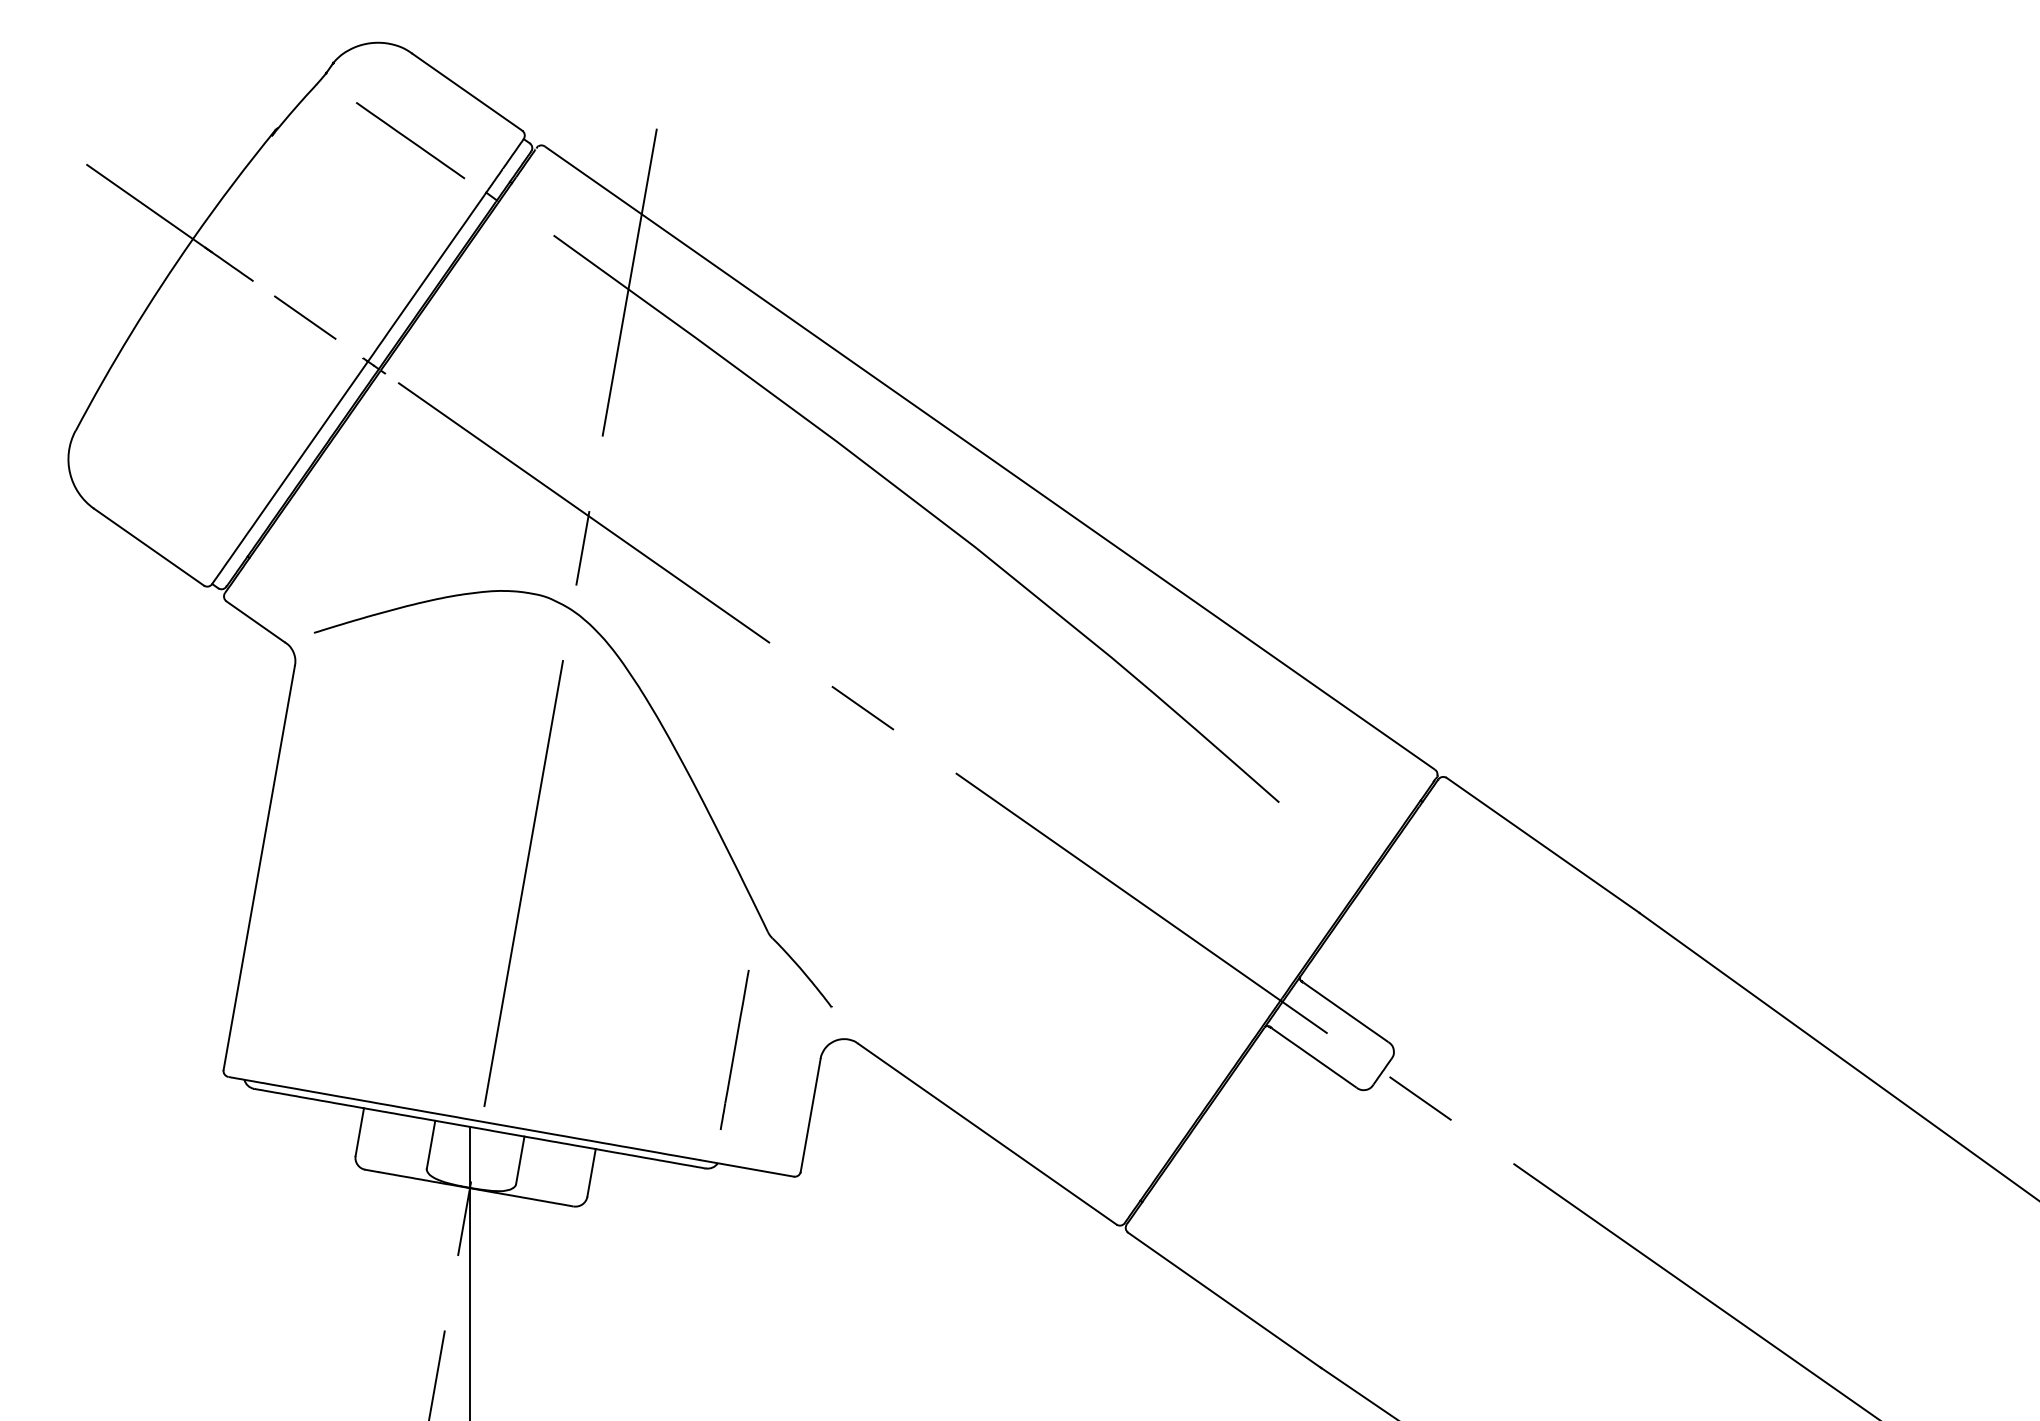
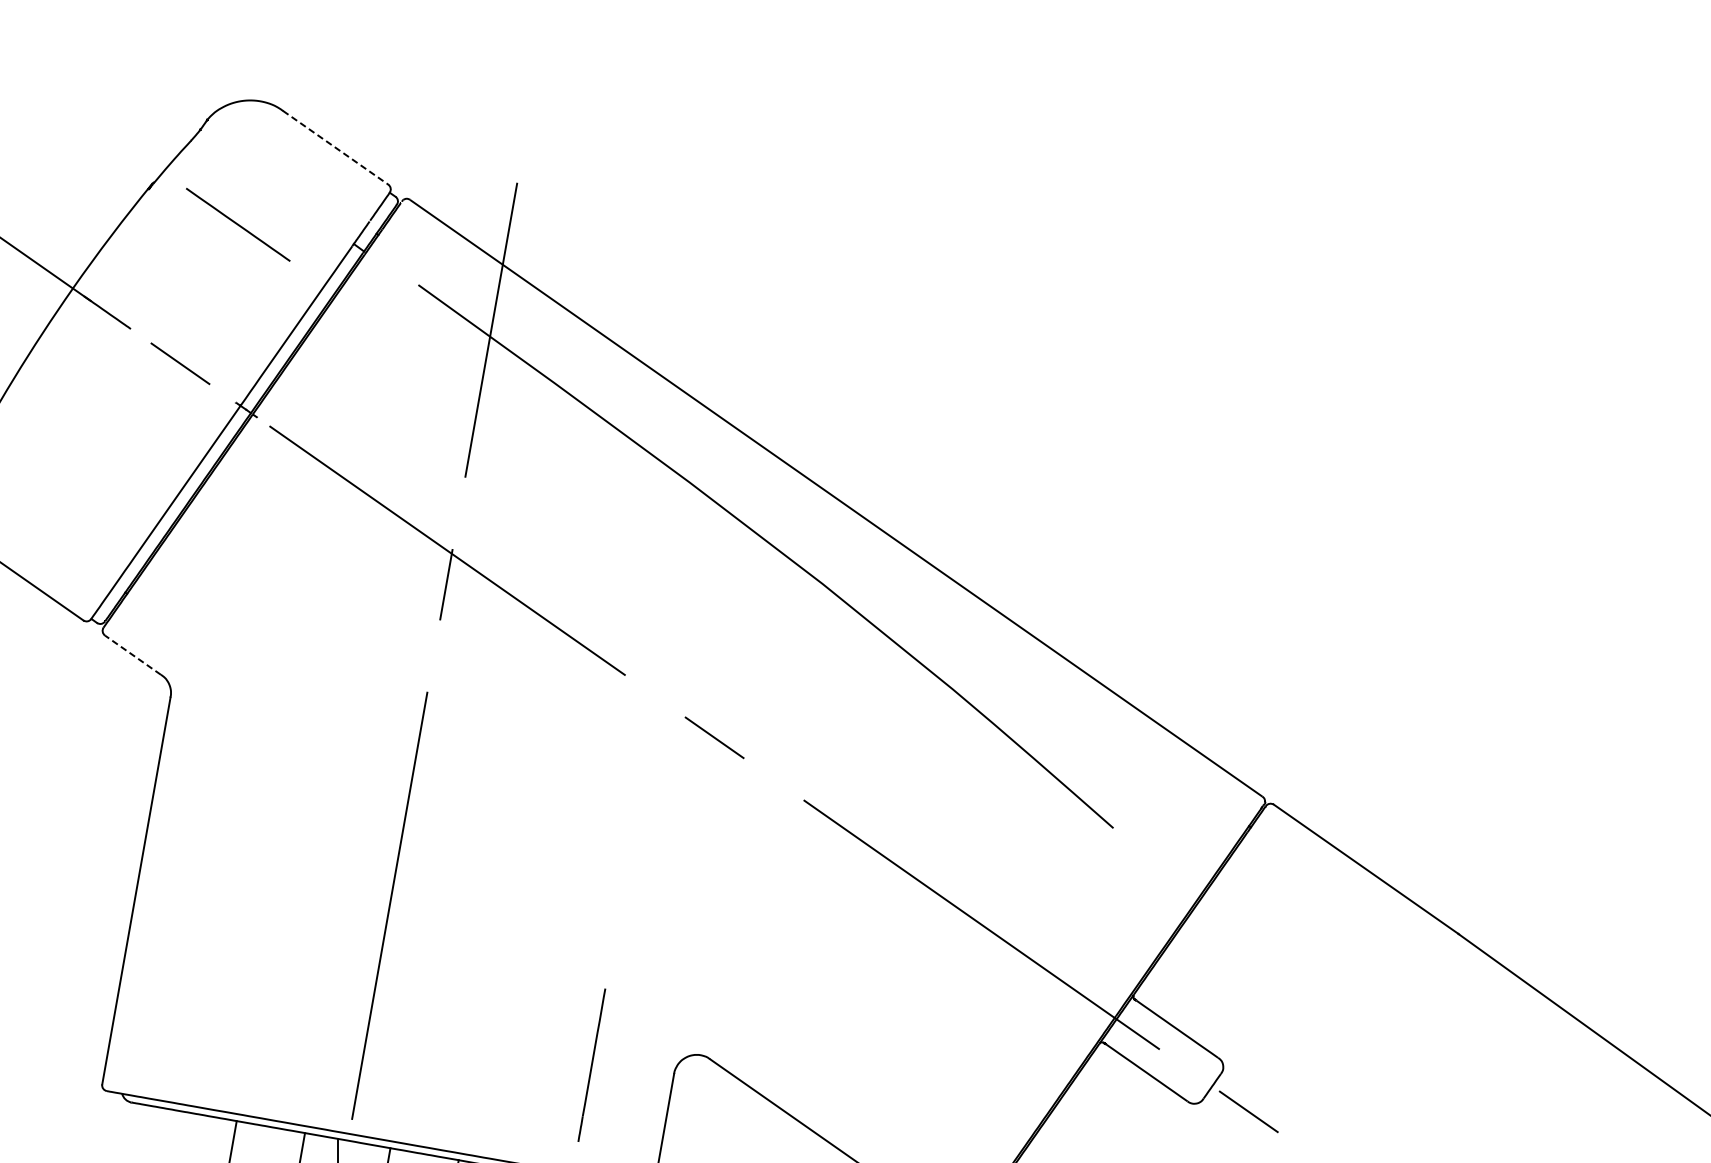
line: (467, 92) -> (335, 148), solid -> dashed
line: (410, 140) -> (238, 224), moved
line: (255, 621) -> (132, 654), solid -> dashed
part: (673, 748) -> (533, 776), removed

